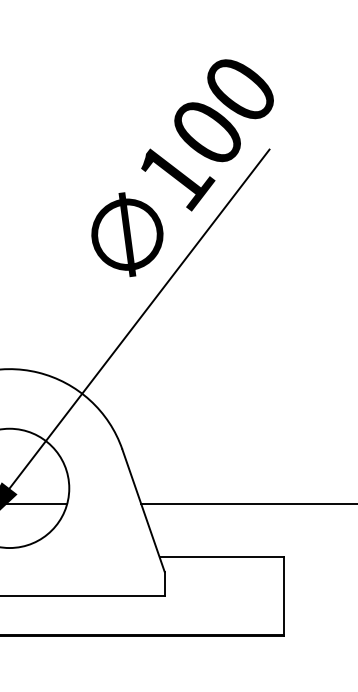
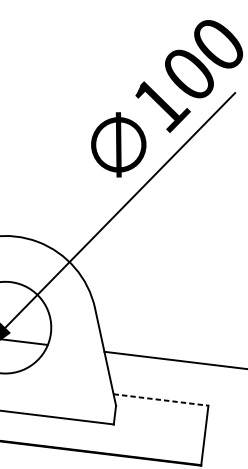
line: (222, 557) -> (161, 400), solid -> dashed

